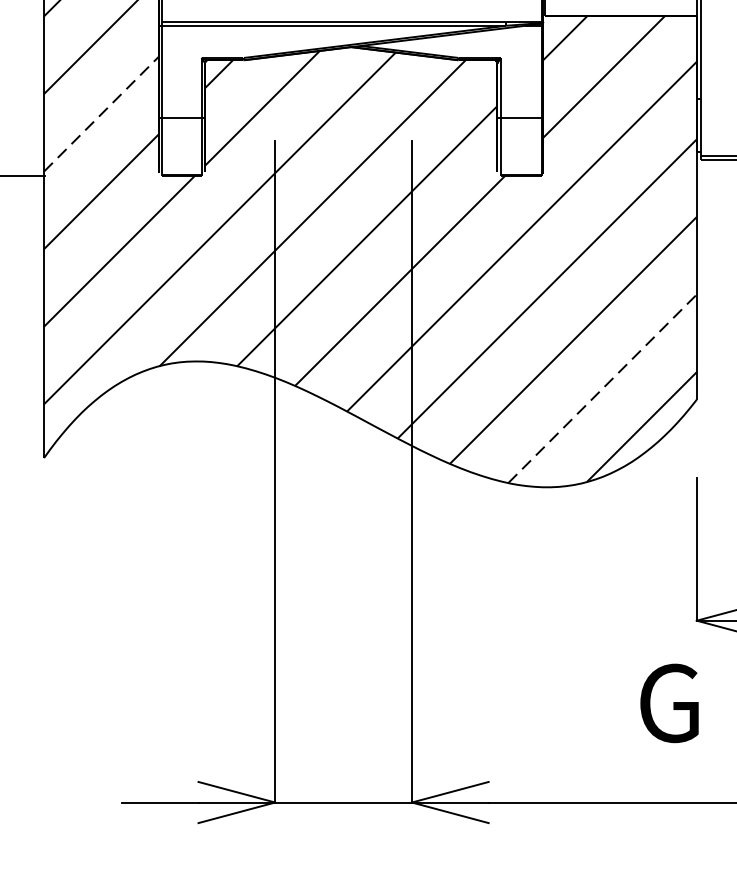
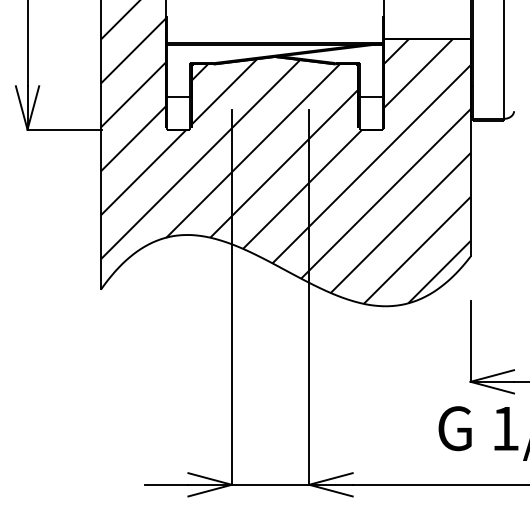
line: (101, 113) -> (133, 94), dashed -> solid
line: (603, 388) -> (417, 250), dashed -> solid

